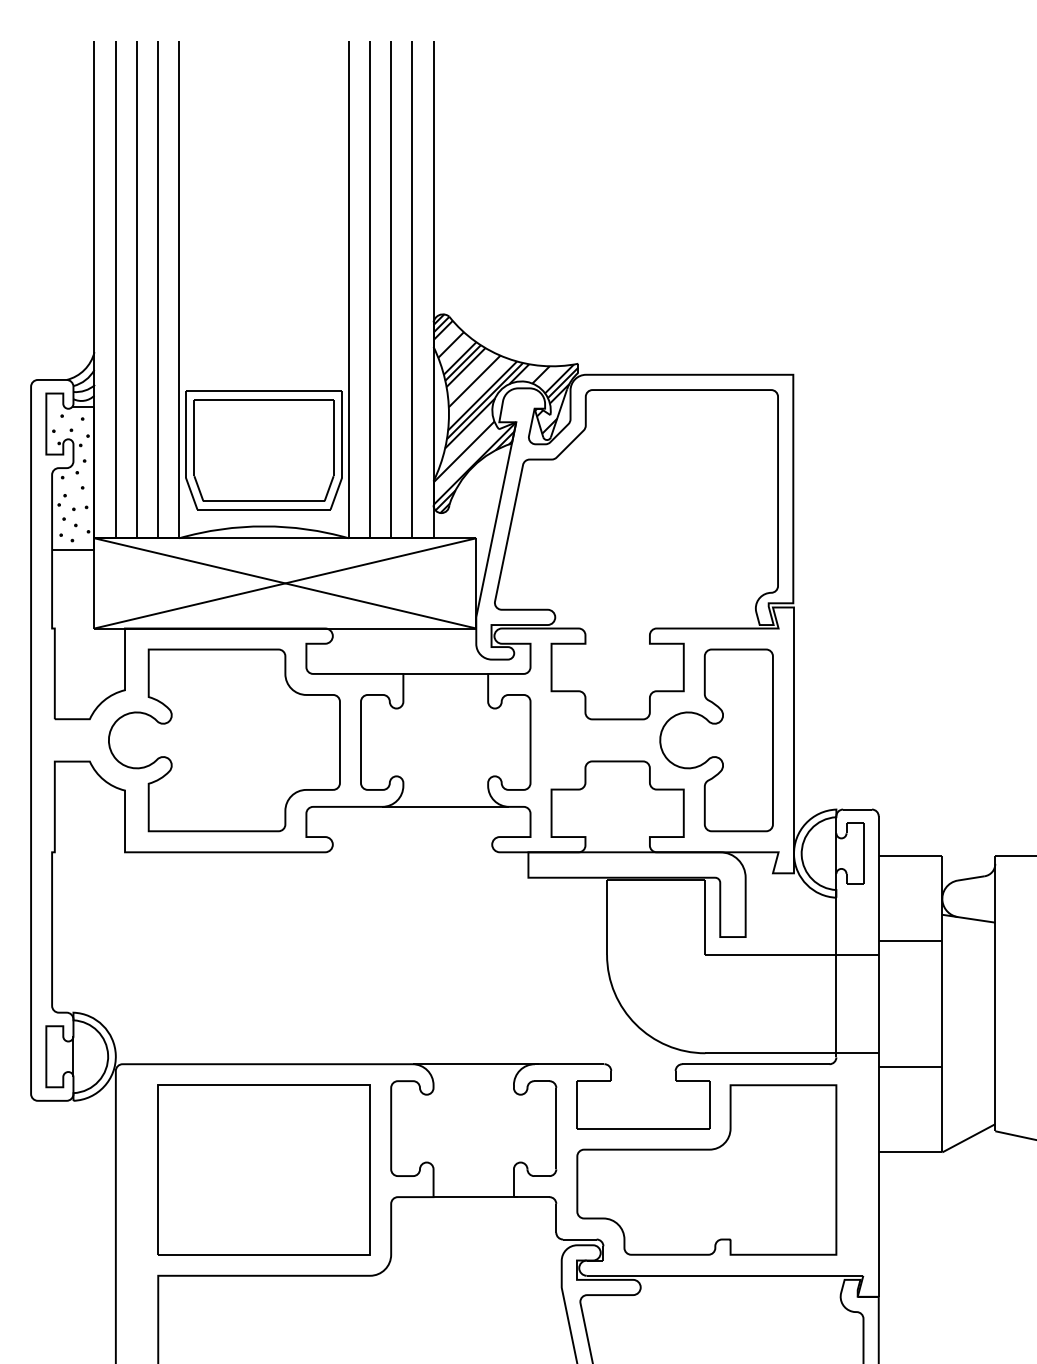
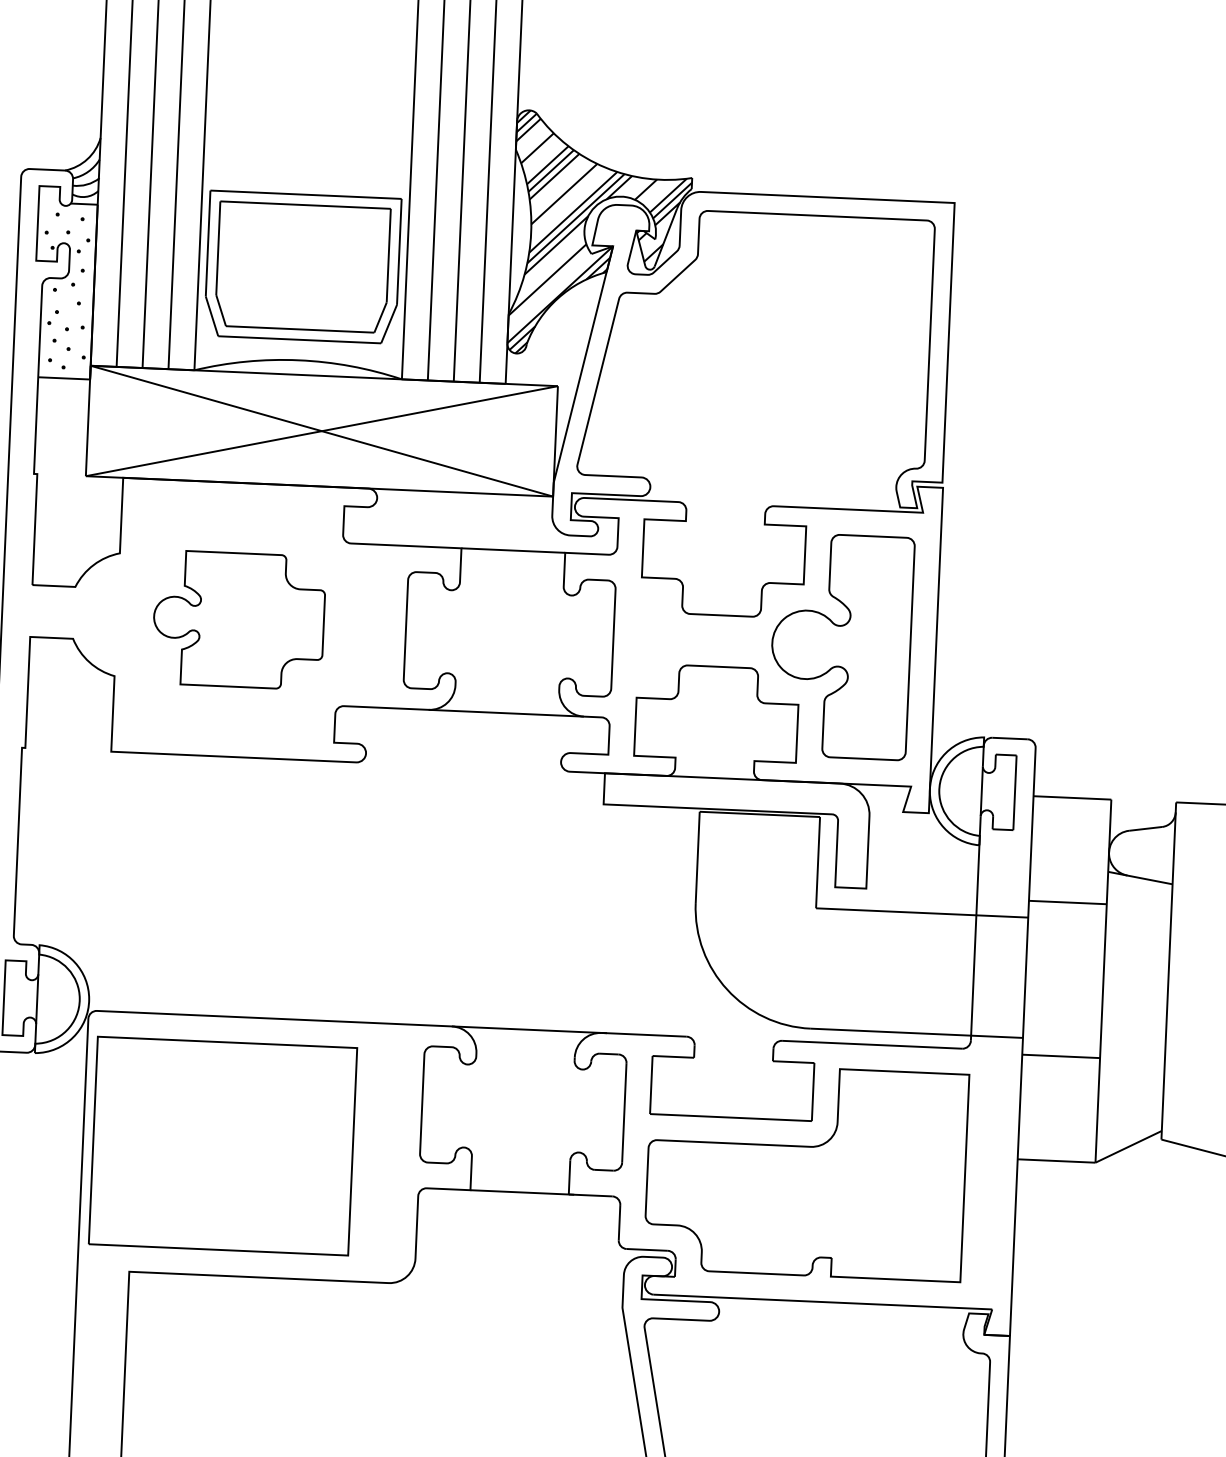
part: (224, 740) -> (239, 620), size x0.6
part: (263, 1169) -> (222, 1145), moved

